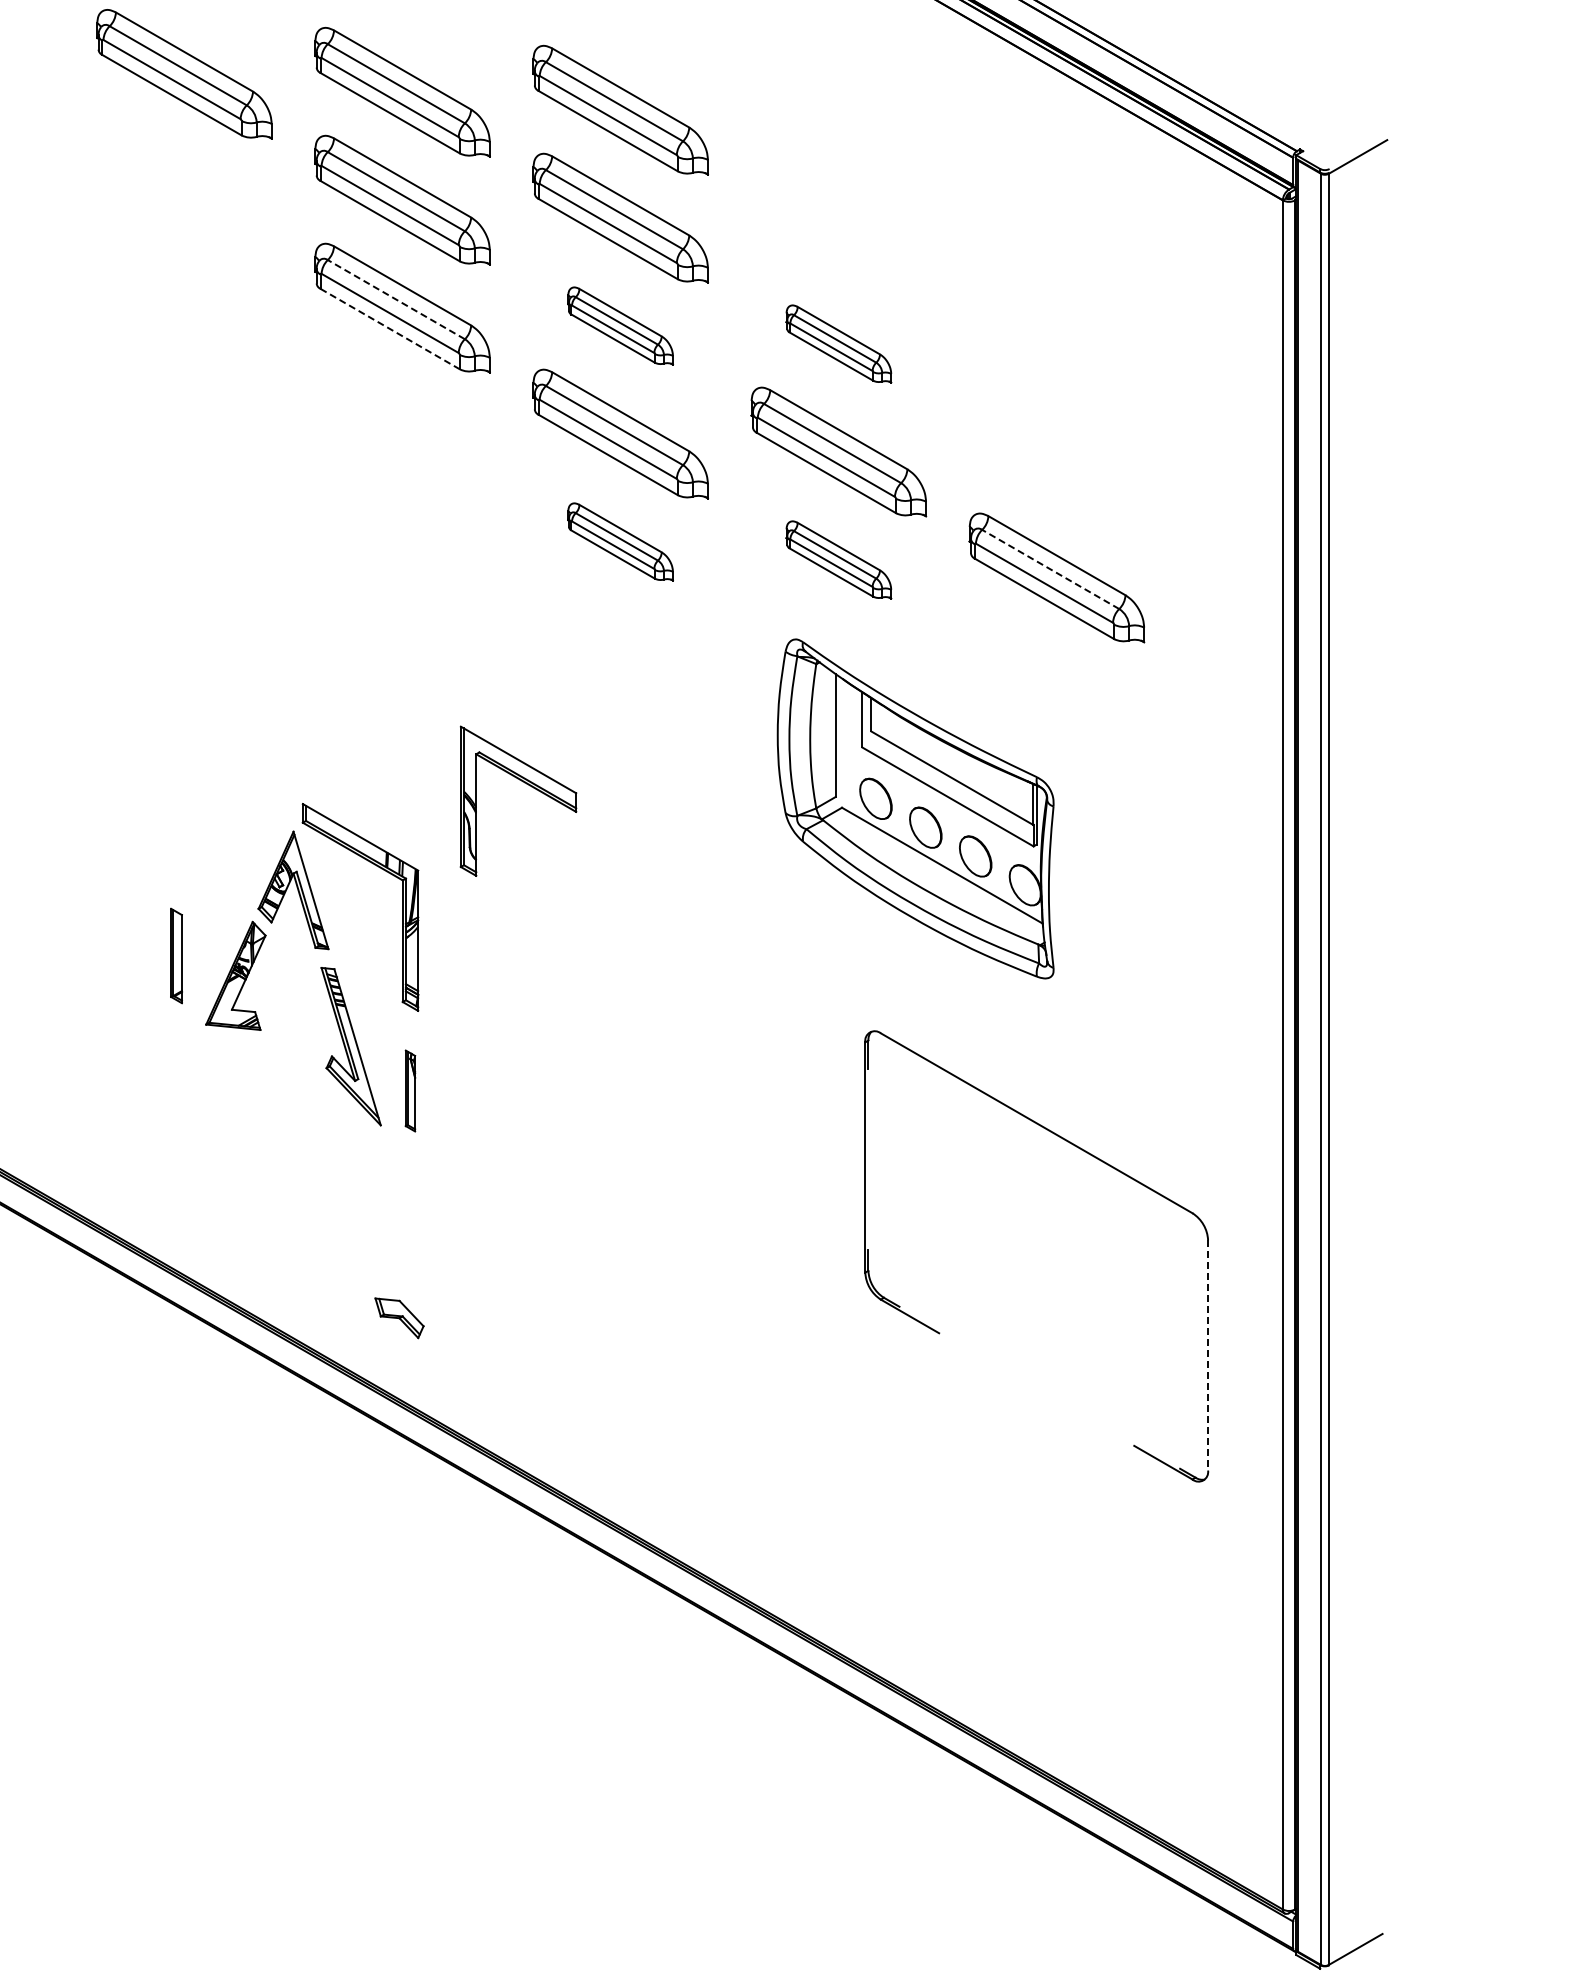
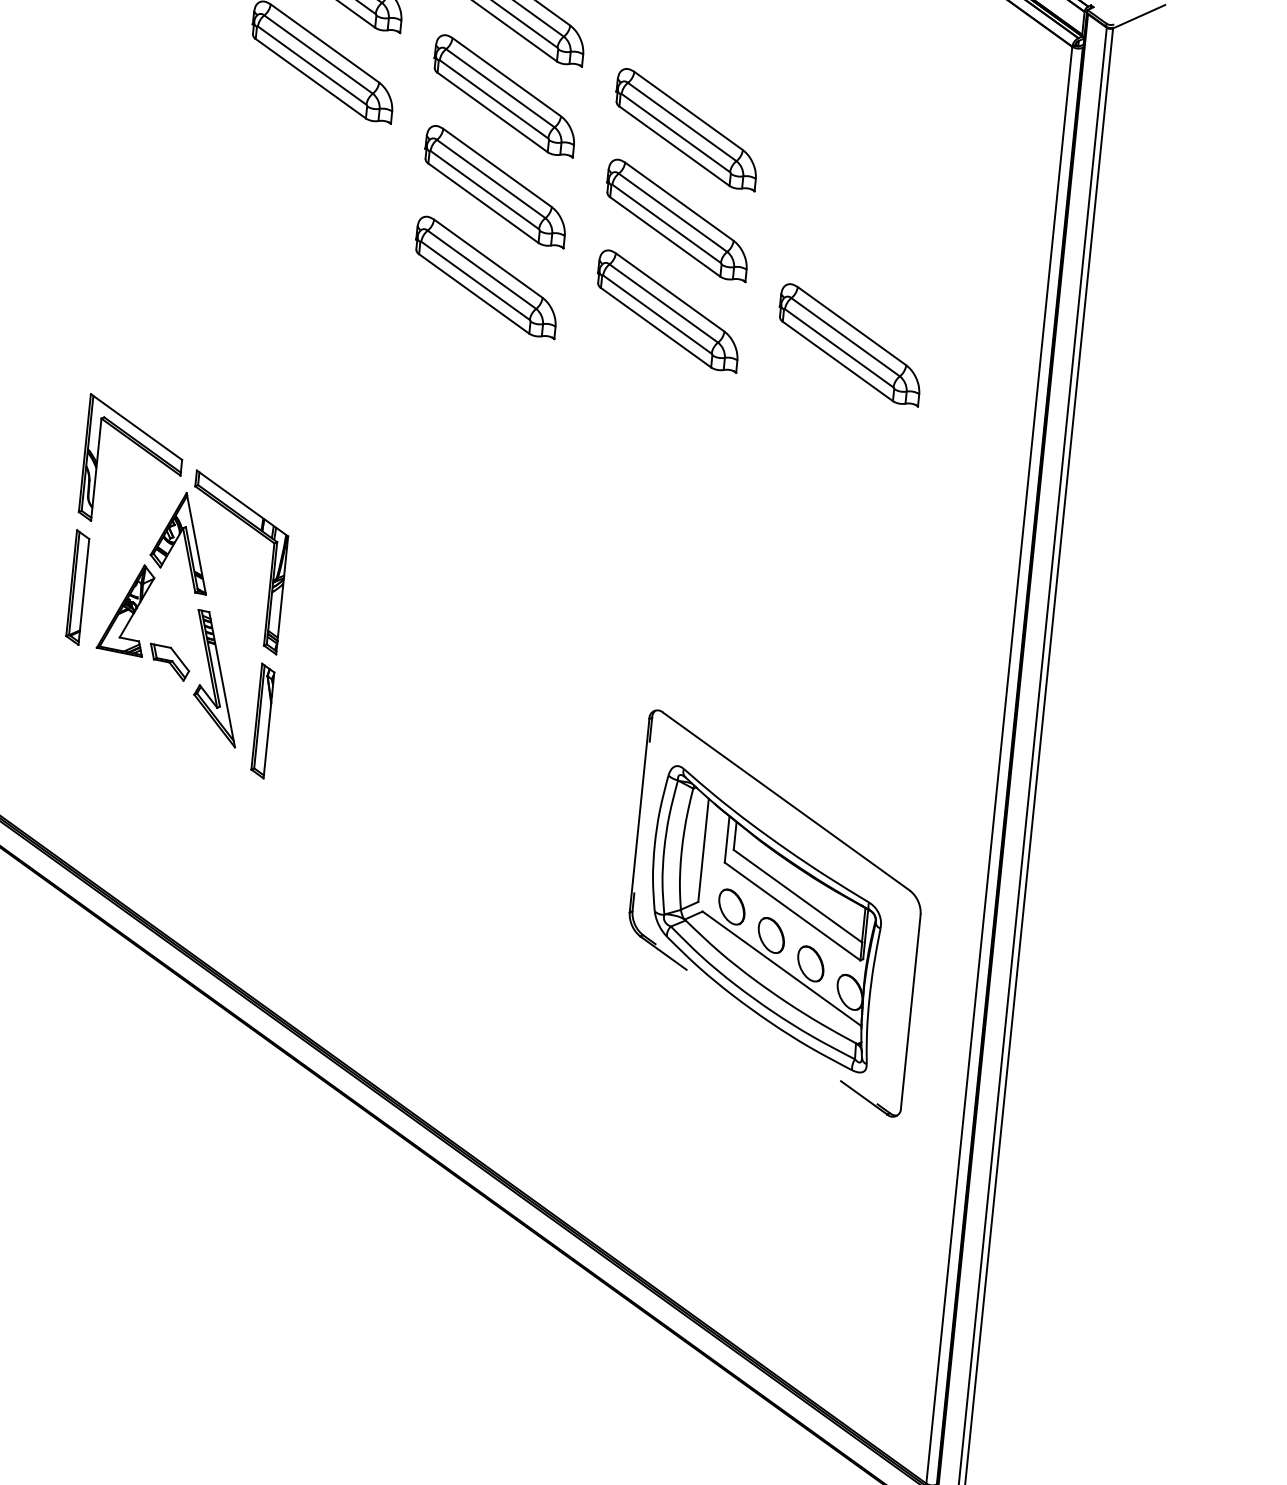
line: (395, 299) -> (317, 54), dashed -> solid
part: (620, 325) -> (504, 95), size x1.67
line: (390, 329) -> (311, 79), dashed -> solid
part: (838, 343) -> (686, 129), size x1.67
part: (620, 541) -> (486, 277), size x1.67
part: (838, 559) -> (668, 310), size x1.67
line: (1050, 569) -> (845, 337), dashed -> solid
part: (529, 786) -> (143, 450), moved
part: (915, 808) -> (764, 918), moved
part: (176, 955) -> (77, 587), size x1.43
part: (410, 1090) -> (262, 720), size x1.67
part: (399, 1318) -> (169, 662), moved
line: (1208, 1355) -> (911, 1011), dashed -> solid

